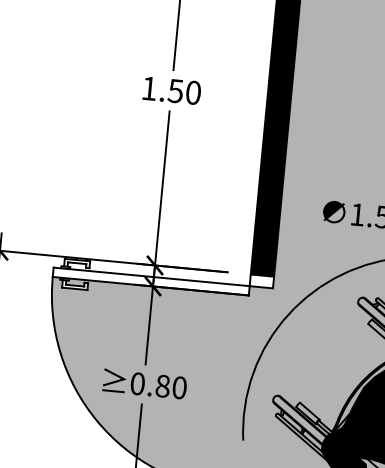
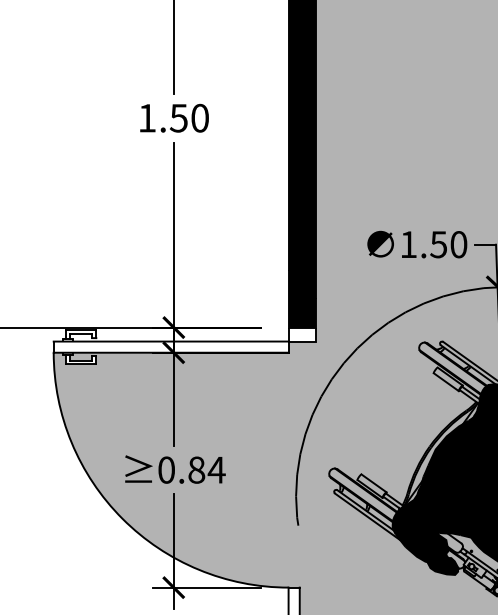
text: (179, 387) -> (216, 469), 0.80 -> 0.84

